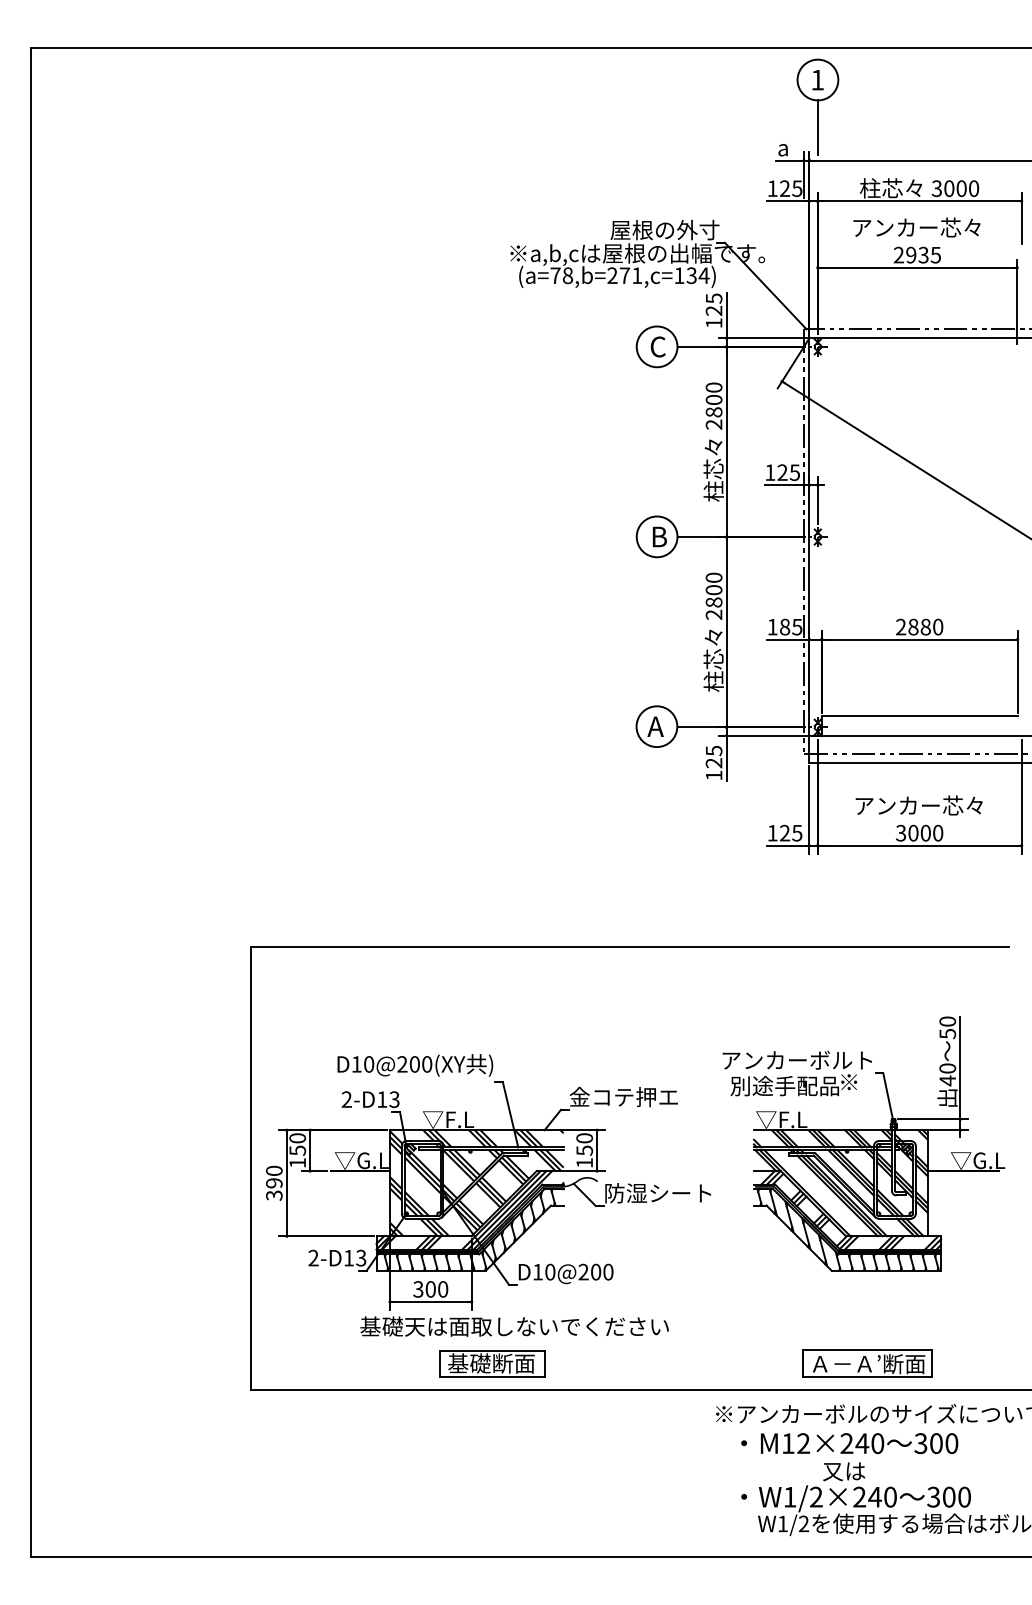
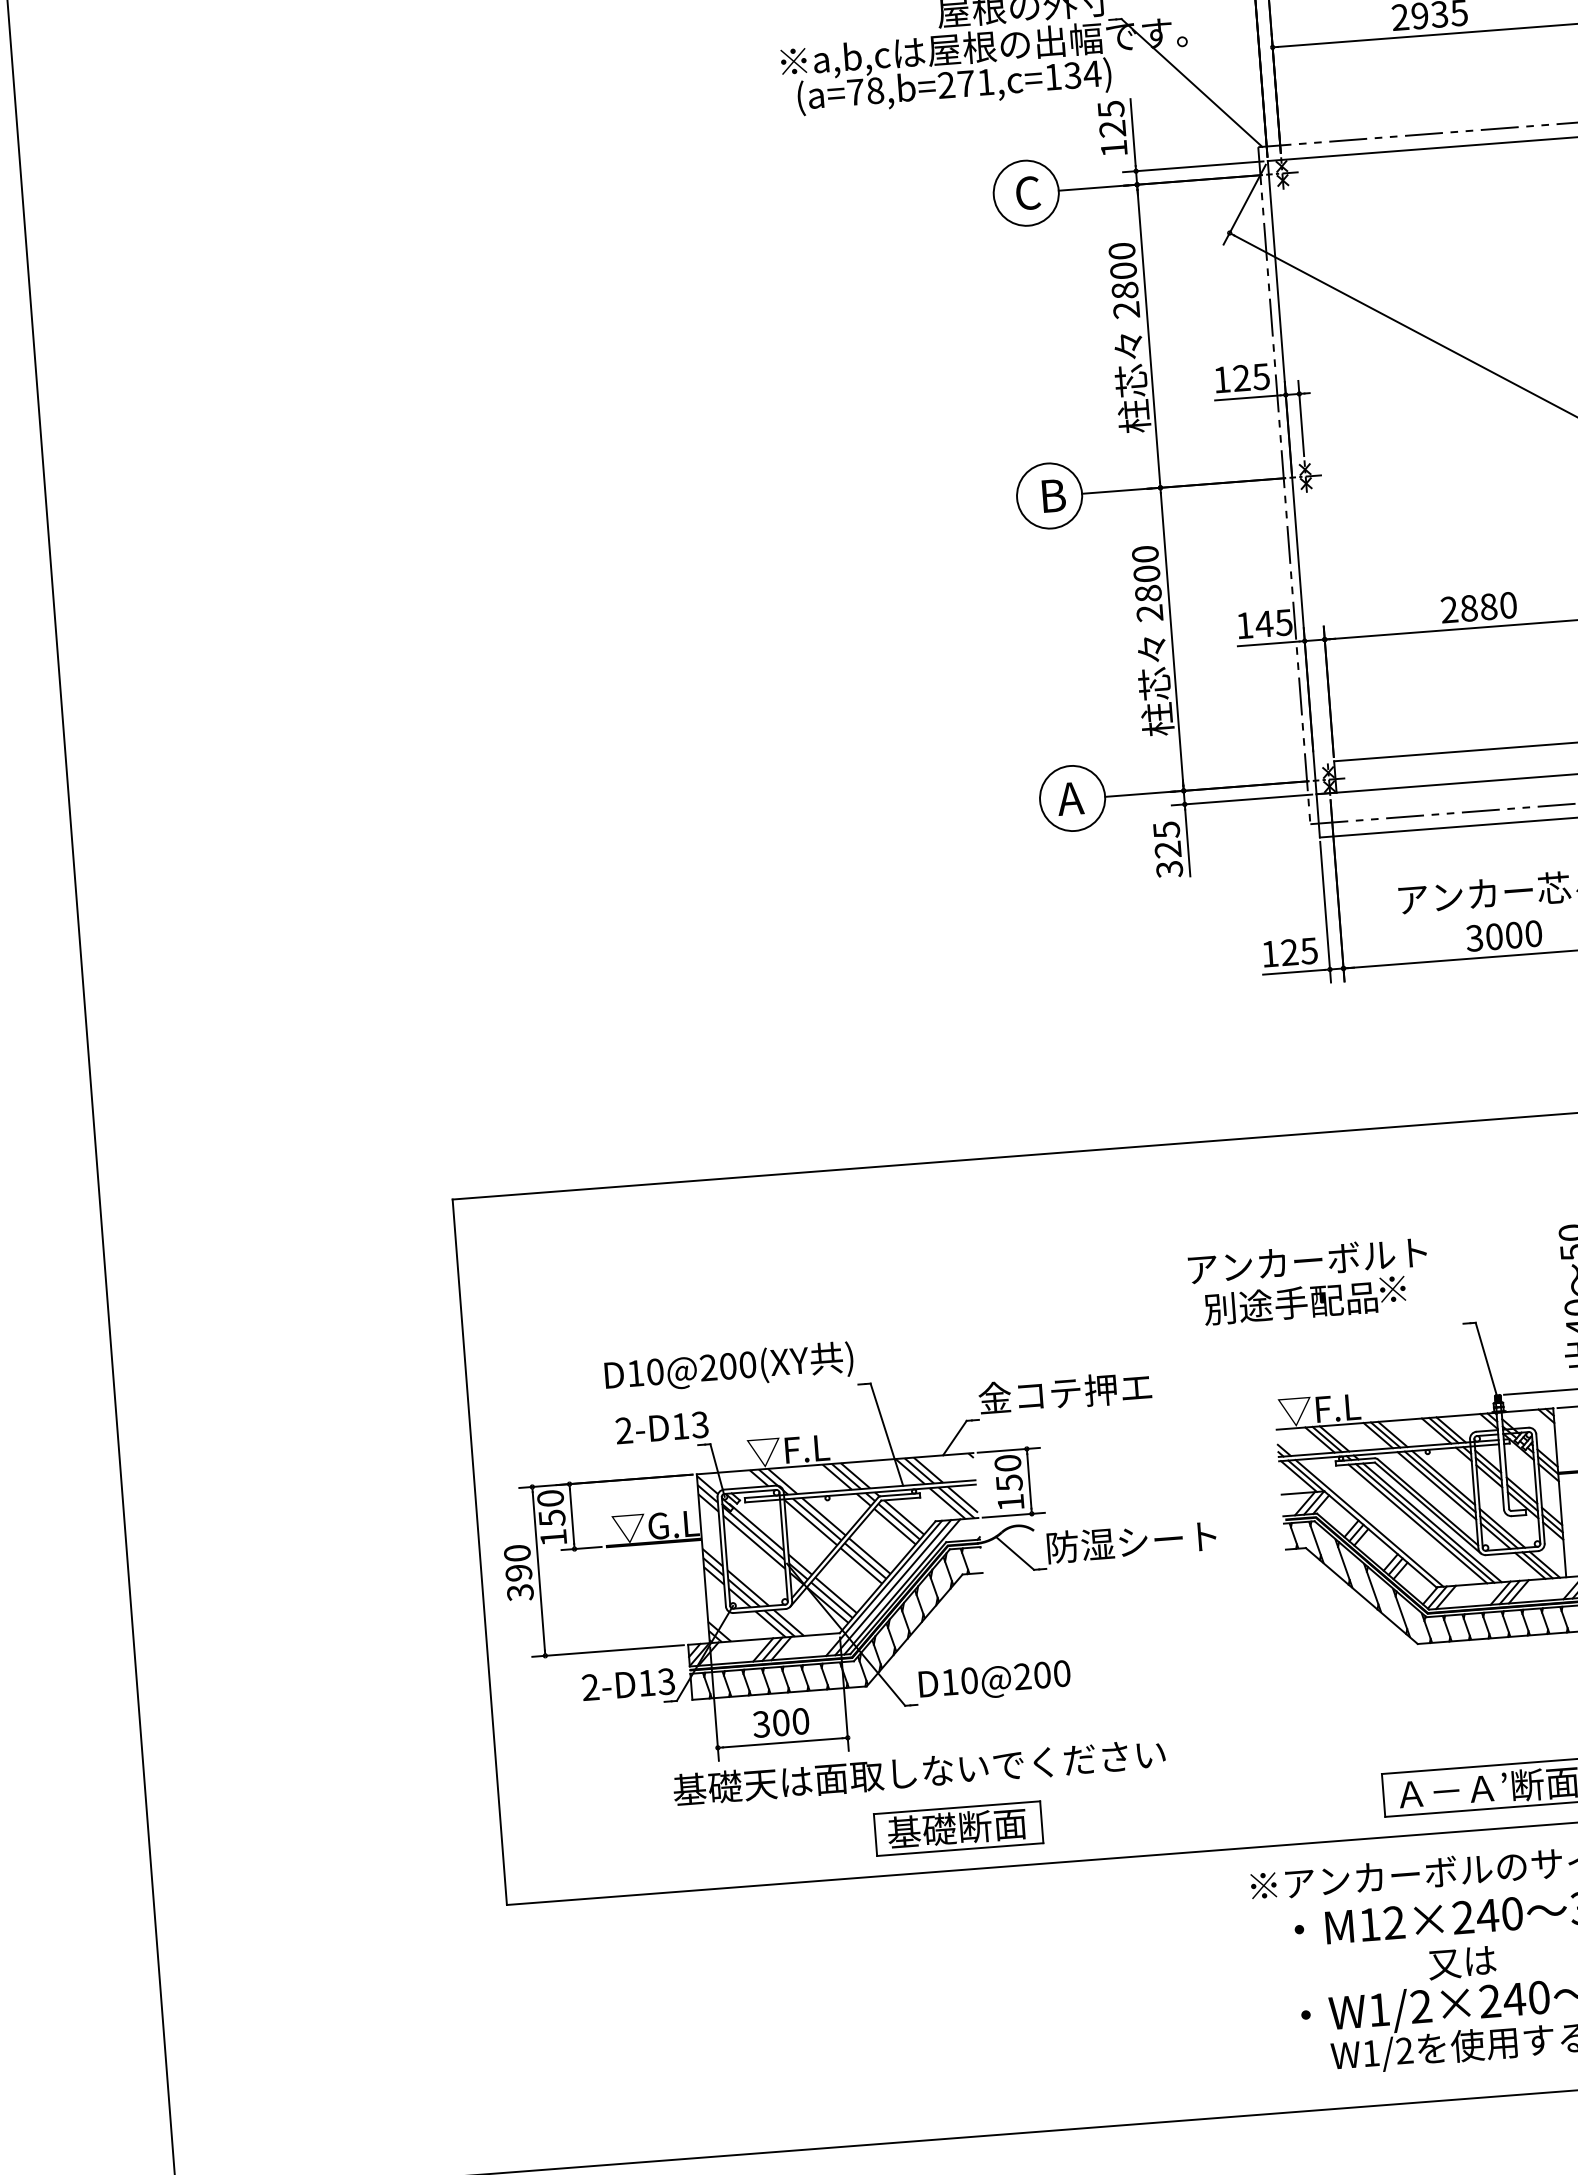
text: (784, 626) -> (1263, 623), 185 -> 145
text: (713, 775) -> (1168, 869), 125 -> 325
text: (796, 1073) -> (1307, 1281), moved
part: (492, 1363) -> (958, 1828), moved

